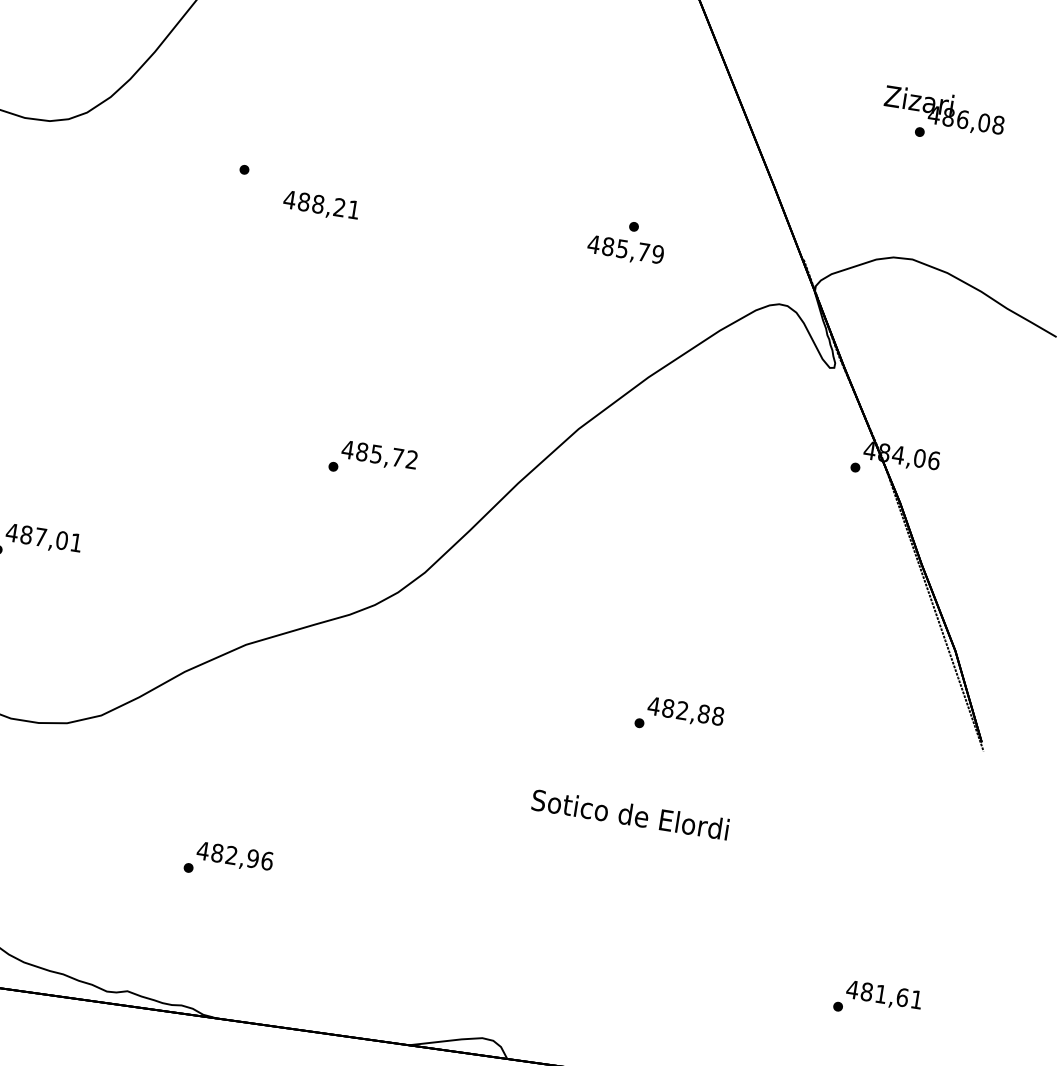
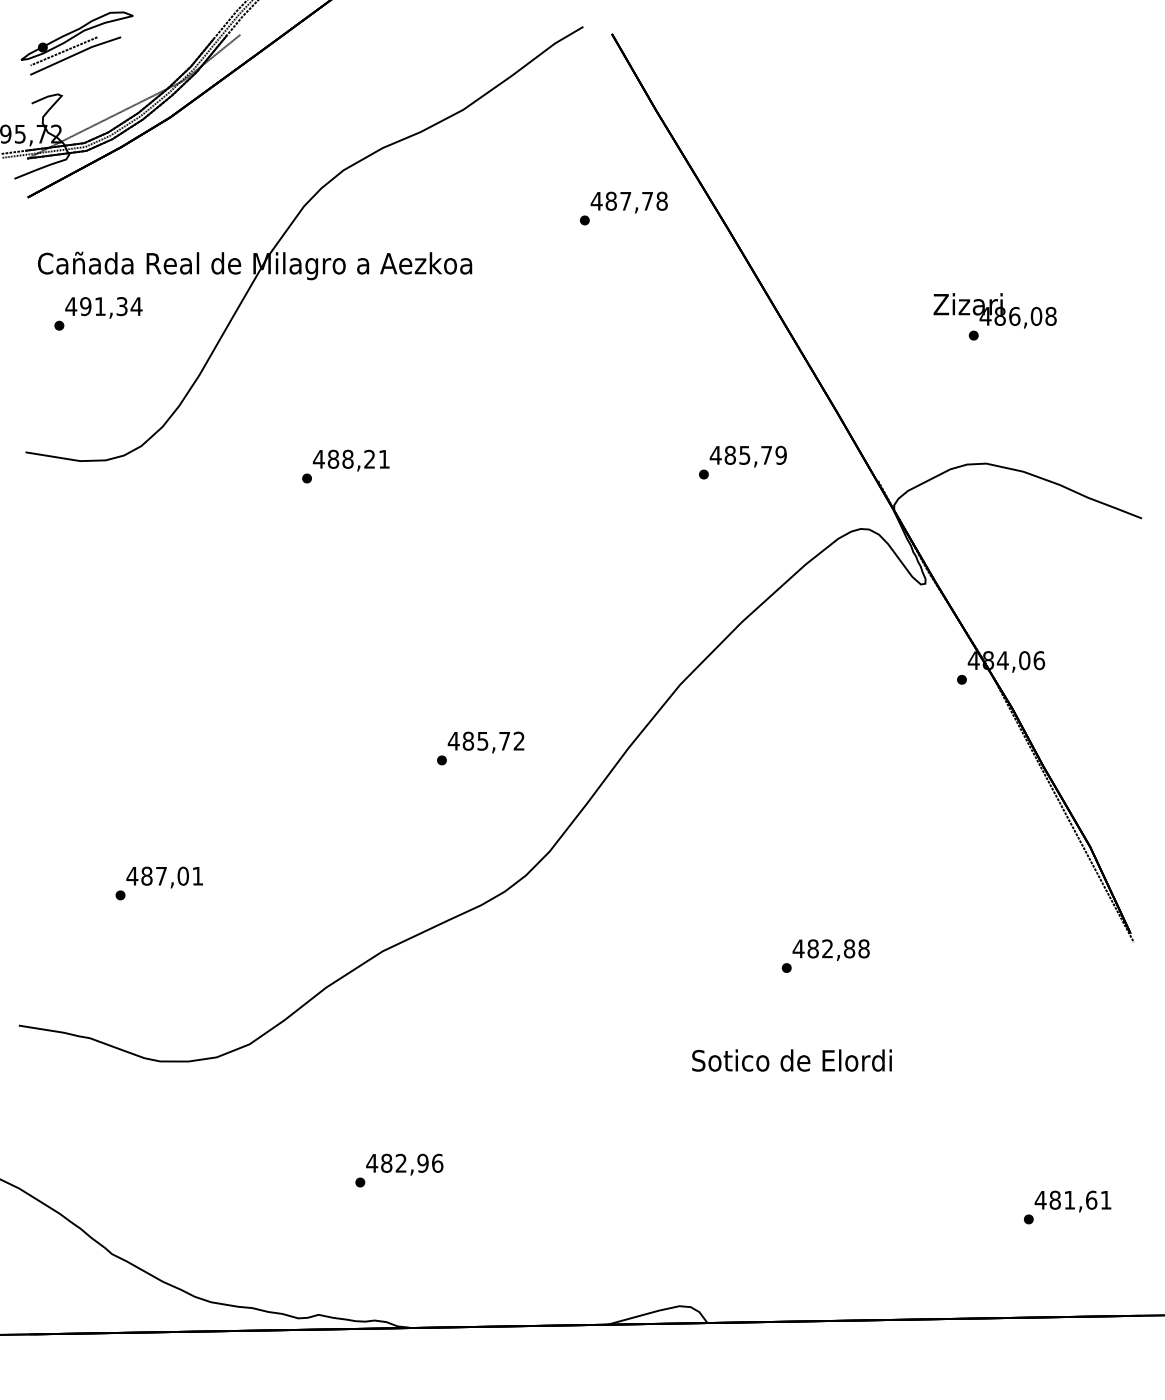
text: (320, 205) -> (350, 460), moved
text: (624, 250) -> (747, 456), moved

